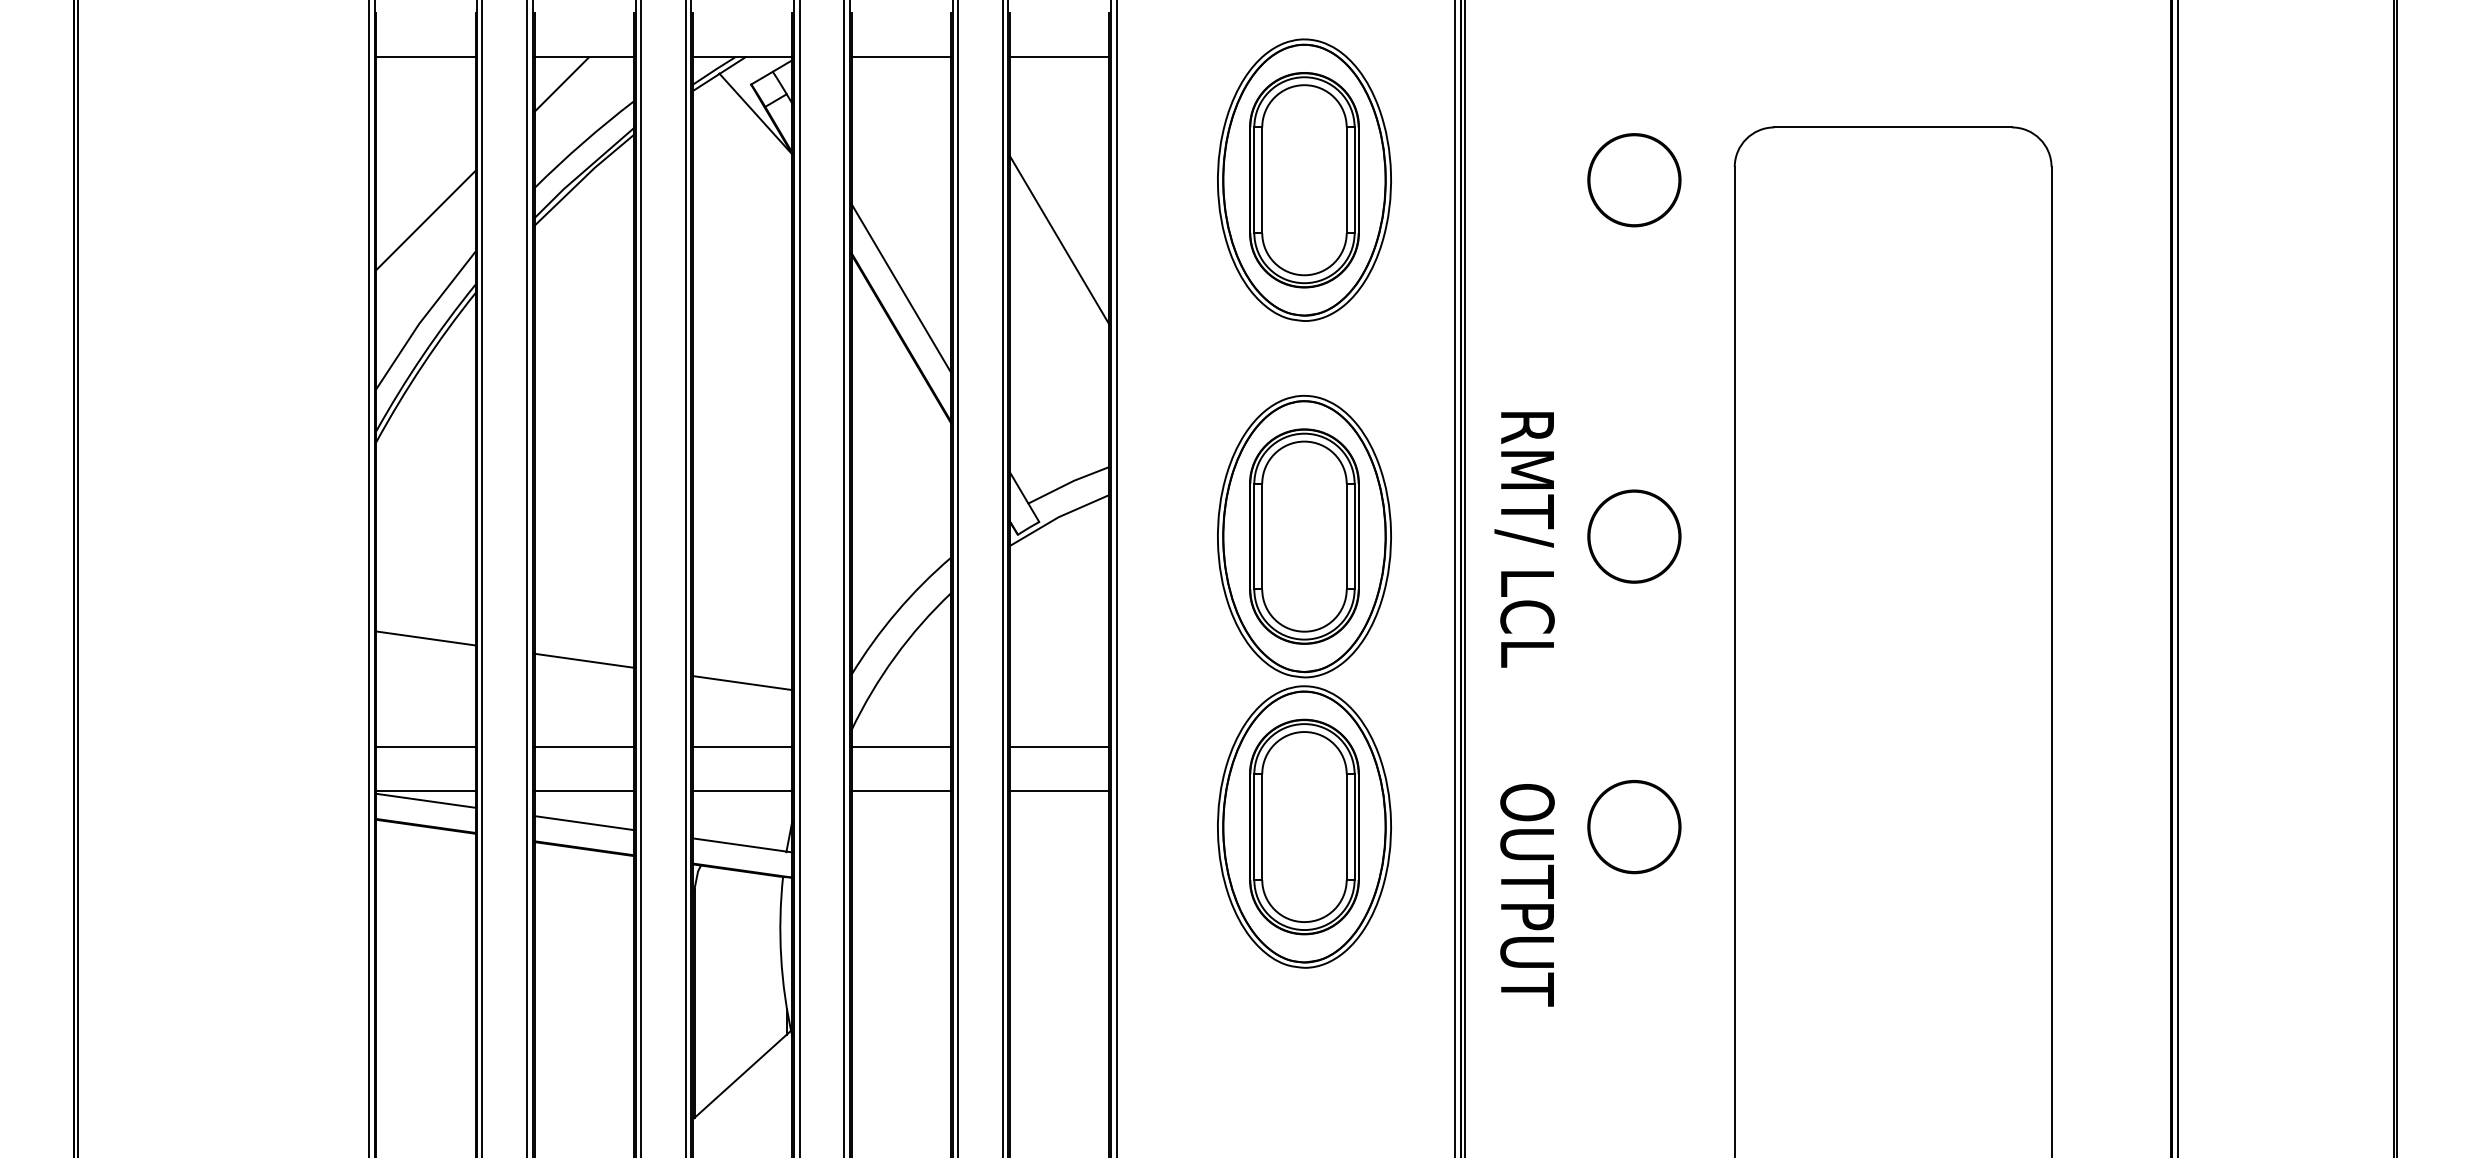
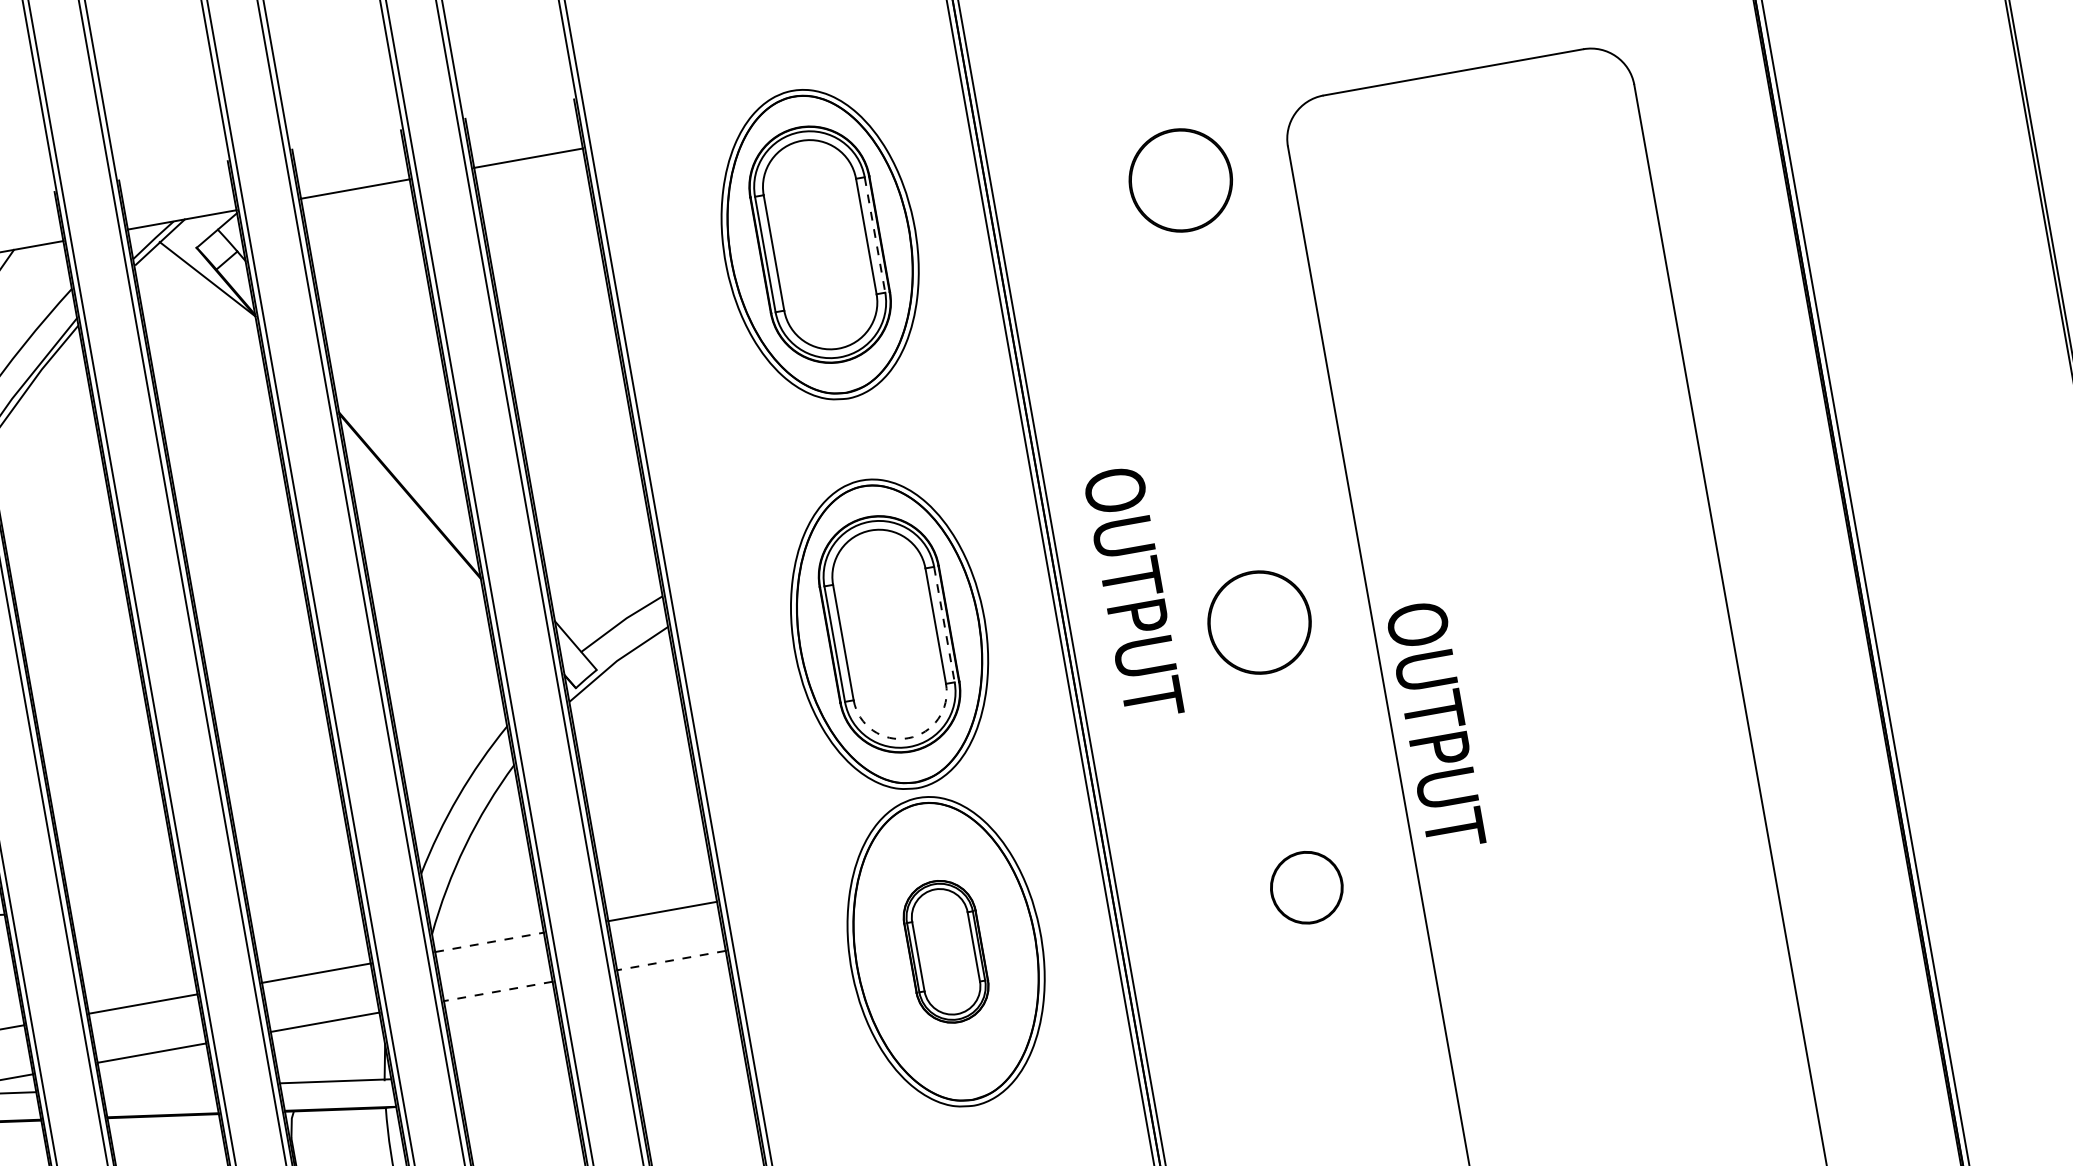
line: (1354, 180) -> (874, 235), solid -> dashed
line: (1059, 240) -> (564, 358), removed
line: (900, 287) -> (399, 440), removed
line: (1354, 536) -> (944, 624), solid -> dashed
circle: (1634, 536) -> (1259, 622), moved
text: (1524, 539) -> (1130, 594), RMT/ LCL -> OUTPUT
arc: (1304, 631) -> (908, 738), solid -> dashed
line: (584, 660) -> (126, 909), removed
line: (742, 683) -> (303, 904), removed
line: (901, 746) -> (489, 942), solid -> dashed
line: (901, 791) -> (498, 991), solid -> dashed
line: (1059, 791) -> (671, 960), solid -> dashed
line: (584, 823) -> (158, 1088), removed
part: (1304, 826) -> (946, 951), size x0.6
part: (1634, 827) -> (1306, 888), size x0.7
text: (1527, 895) -> (1436, 726), moved

